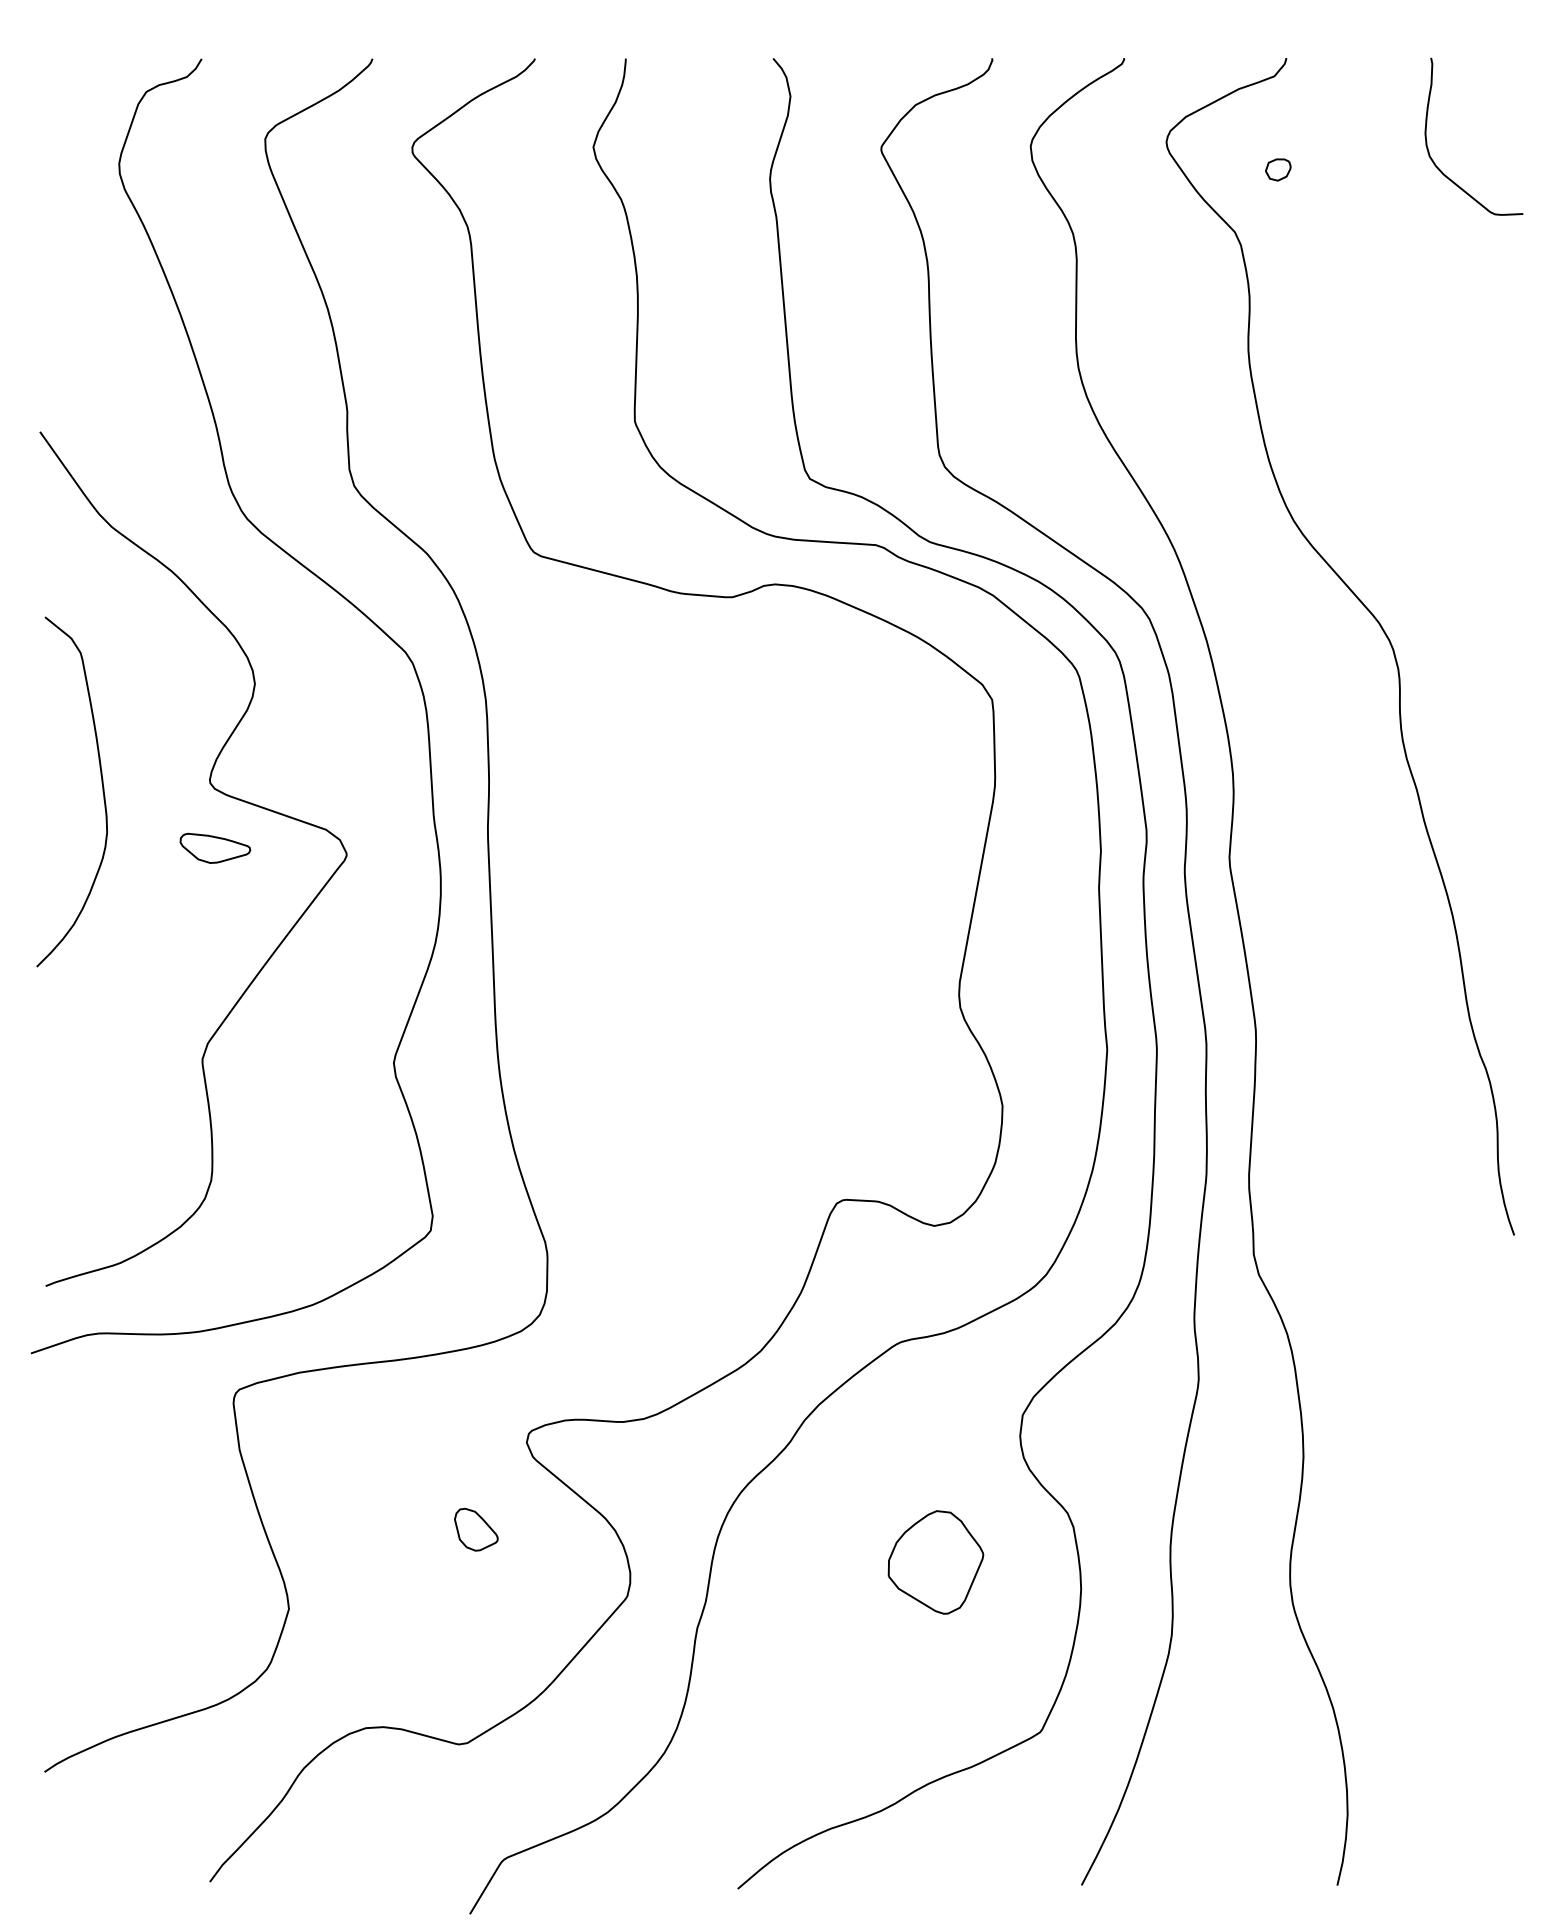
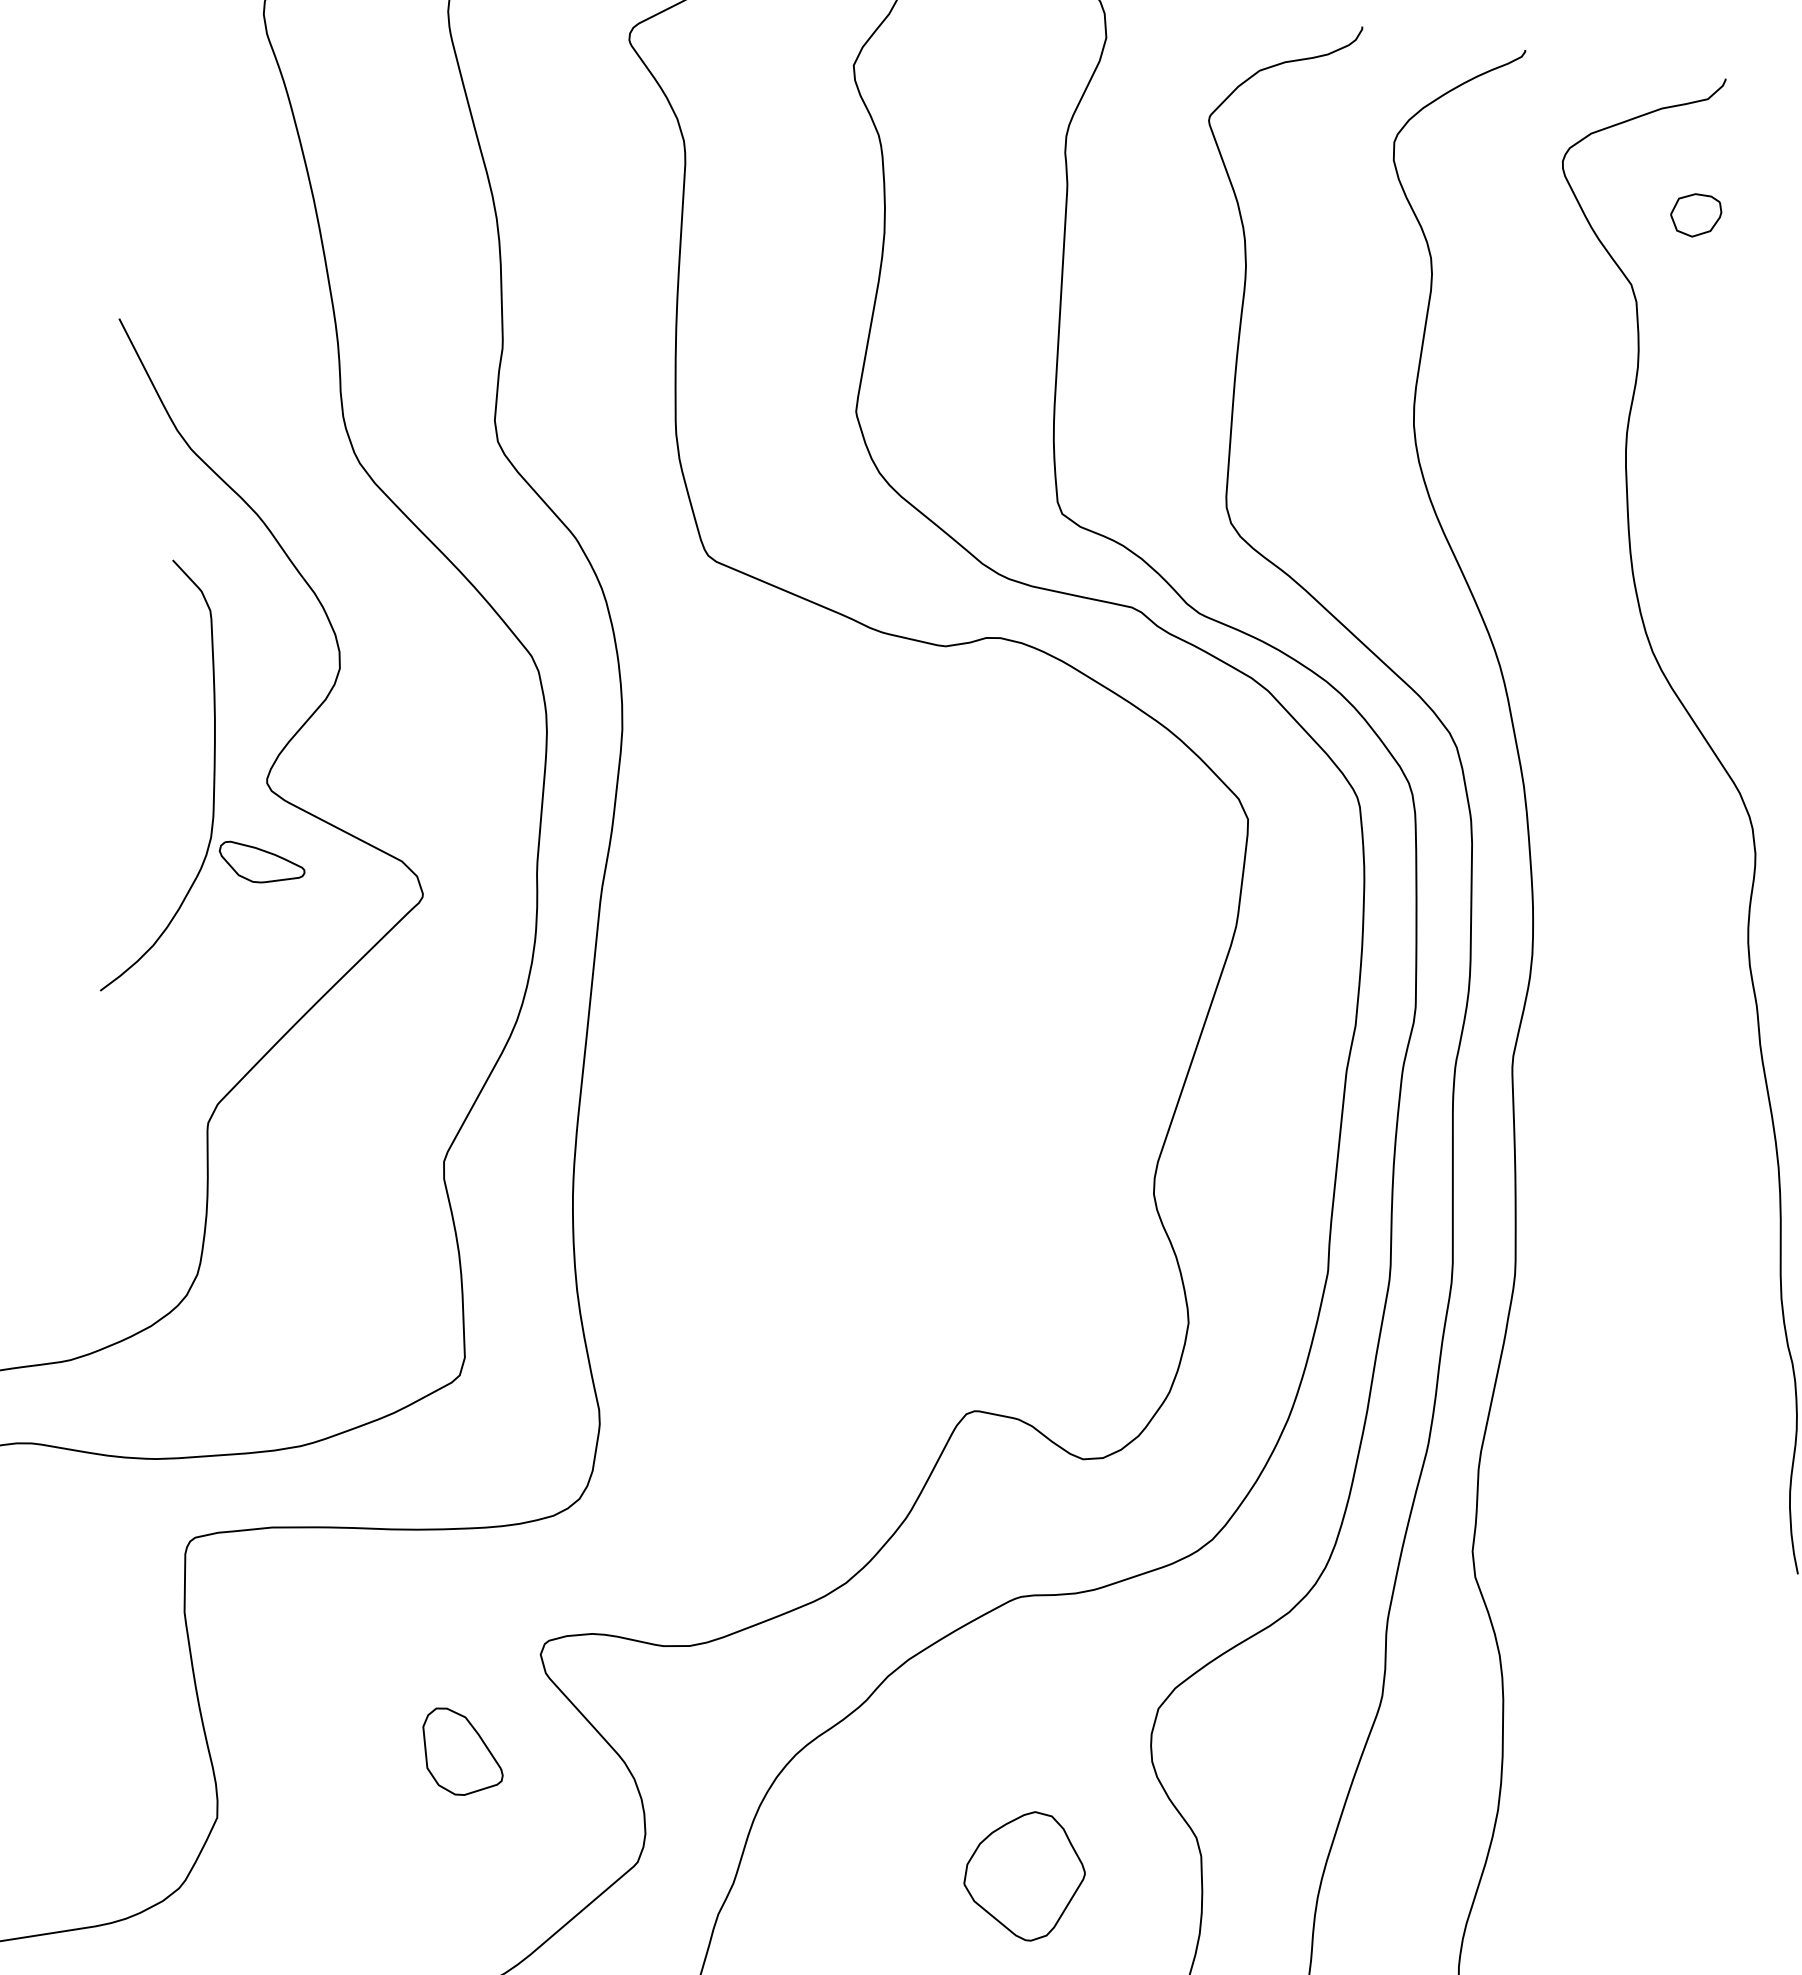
part: (1278, 169) -> (1696, 215), size x1.6
curve: (102, 791) -> (212, 785), moved
part: (476, 1529) -> (463, 1752), size x1.6

